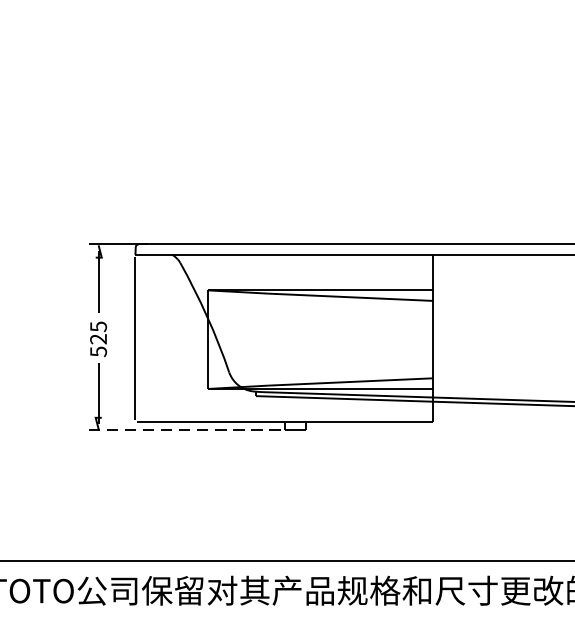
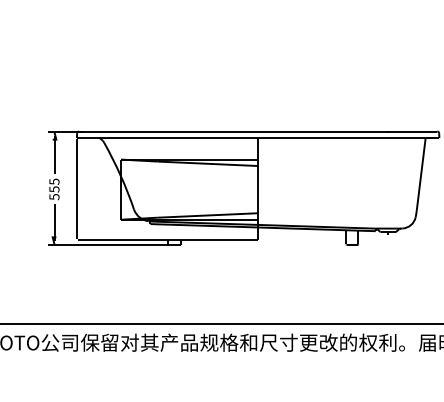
text: (98, 339) -> (54, 189), 525 -> 555
line: (187, 429) -> (108, 244), dashed -> solid

